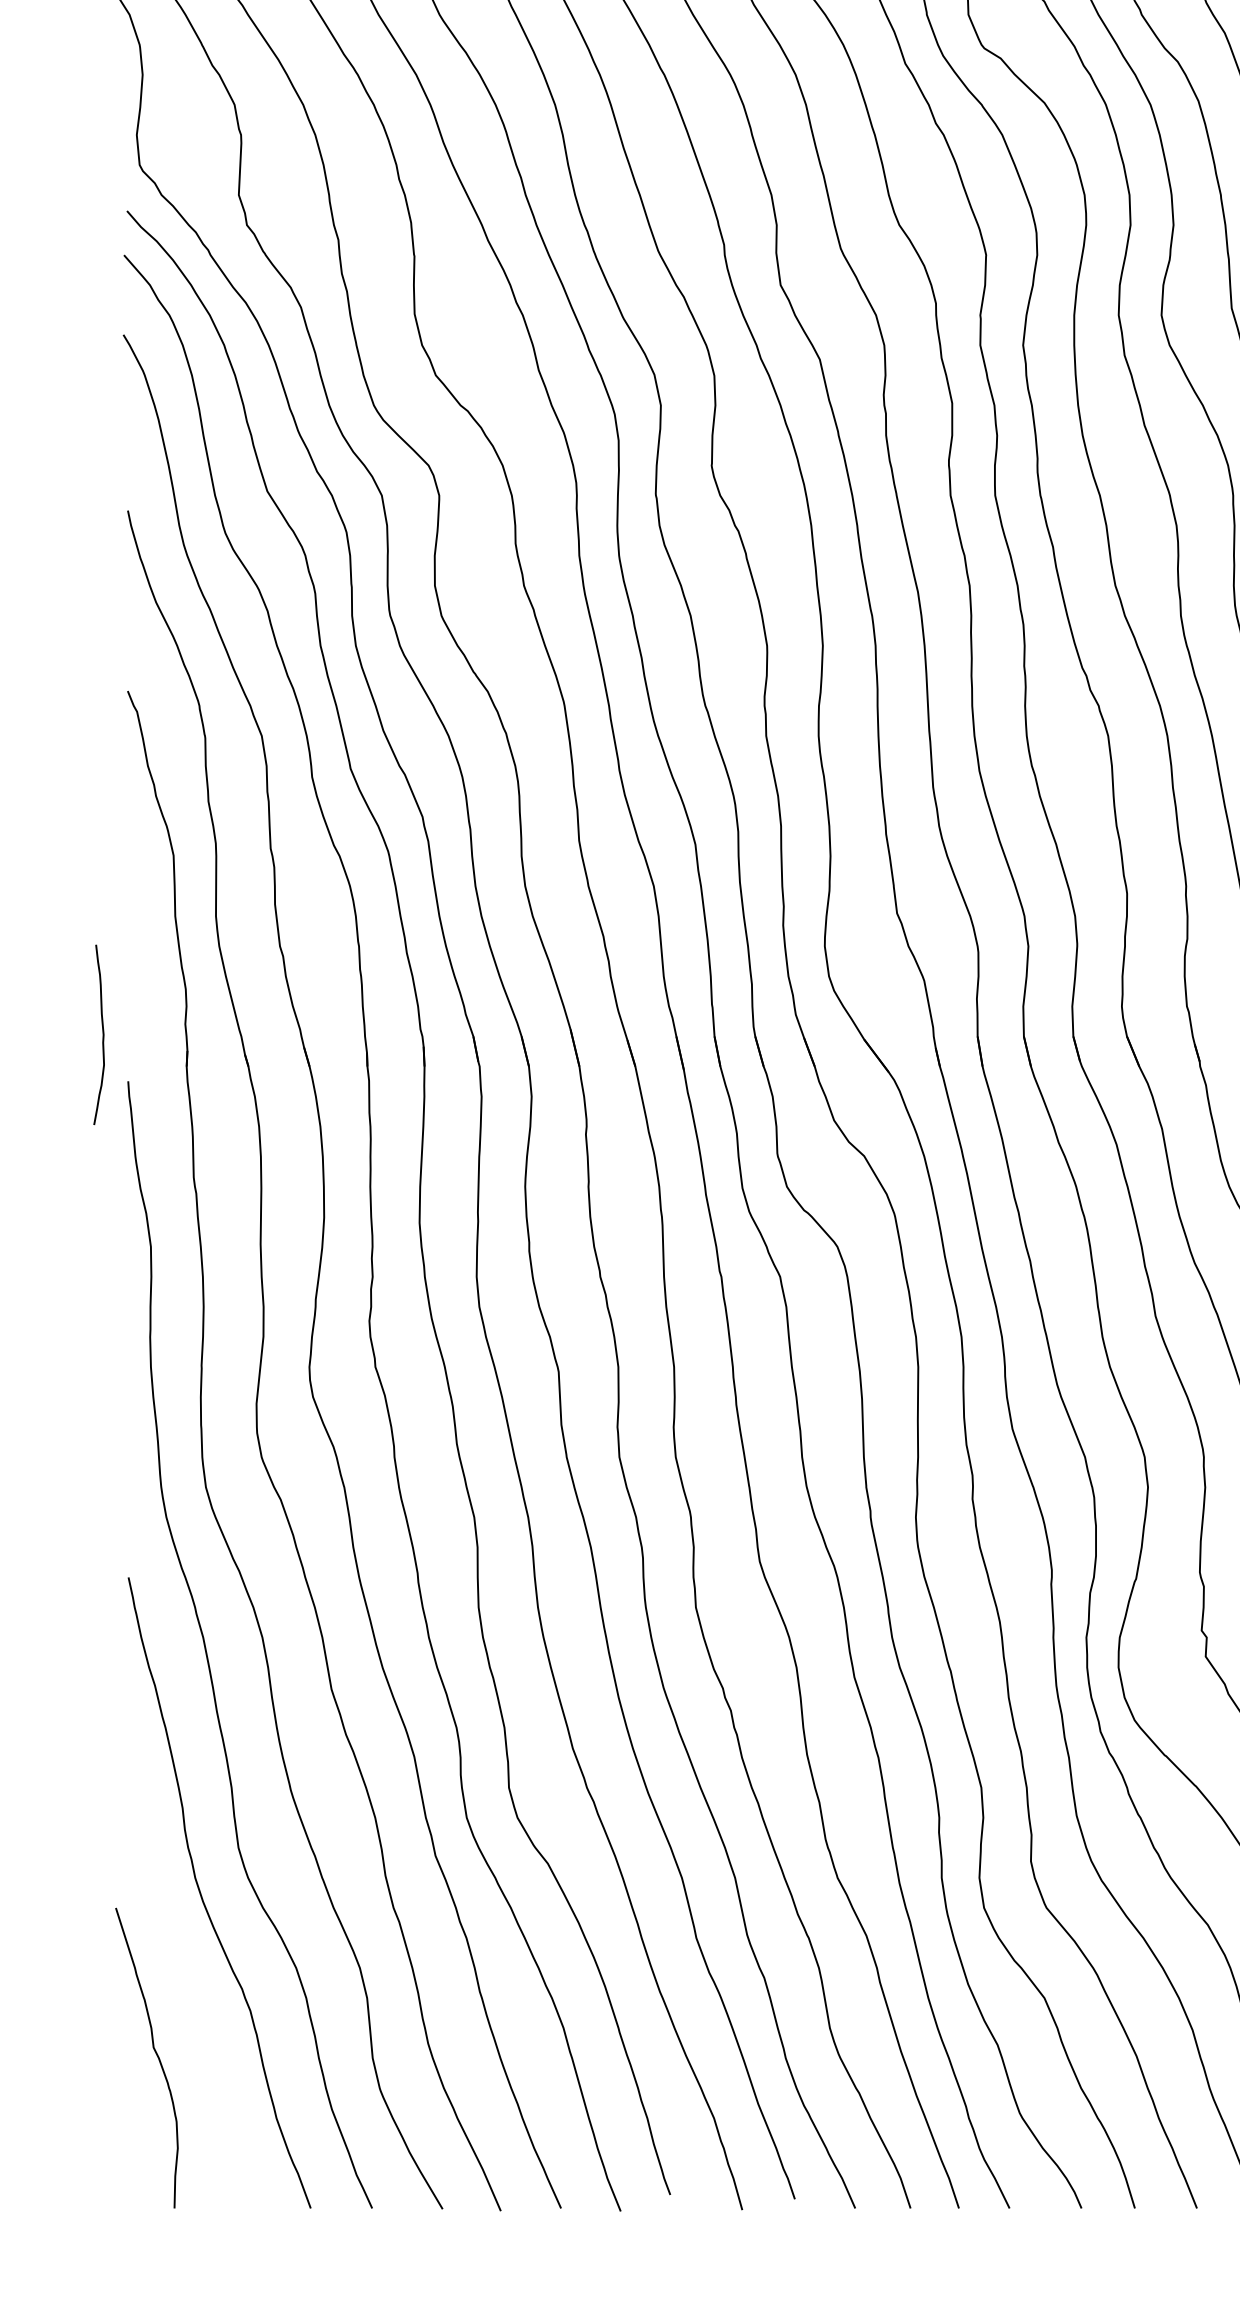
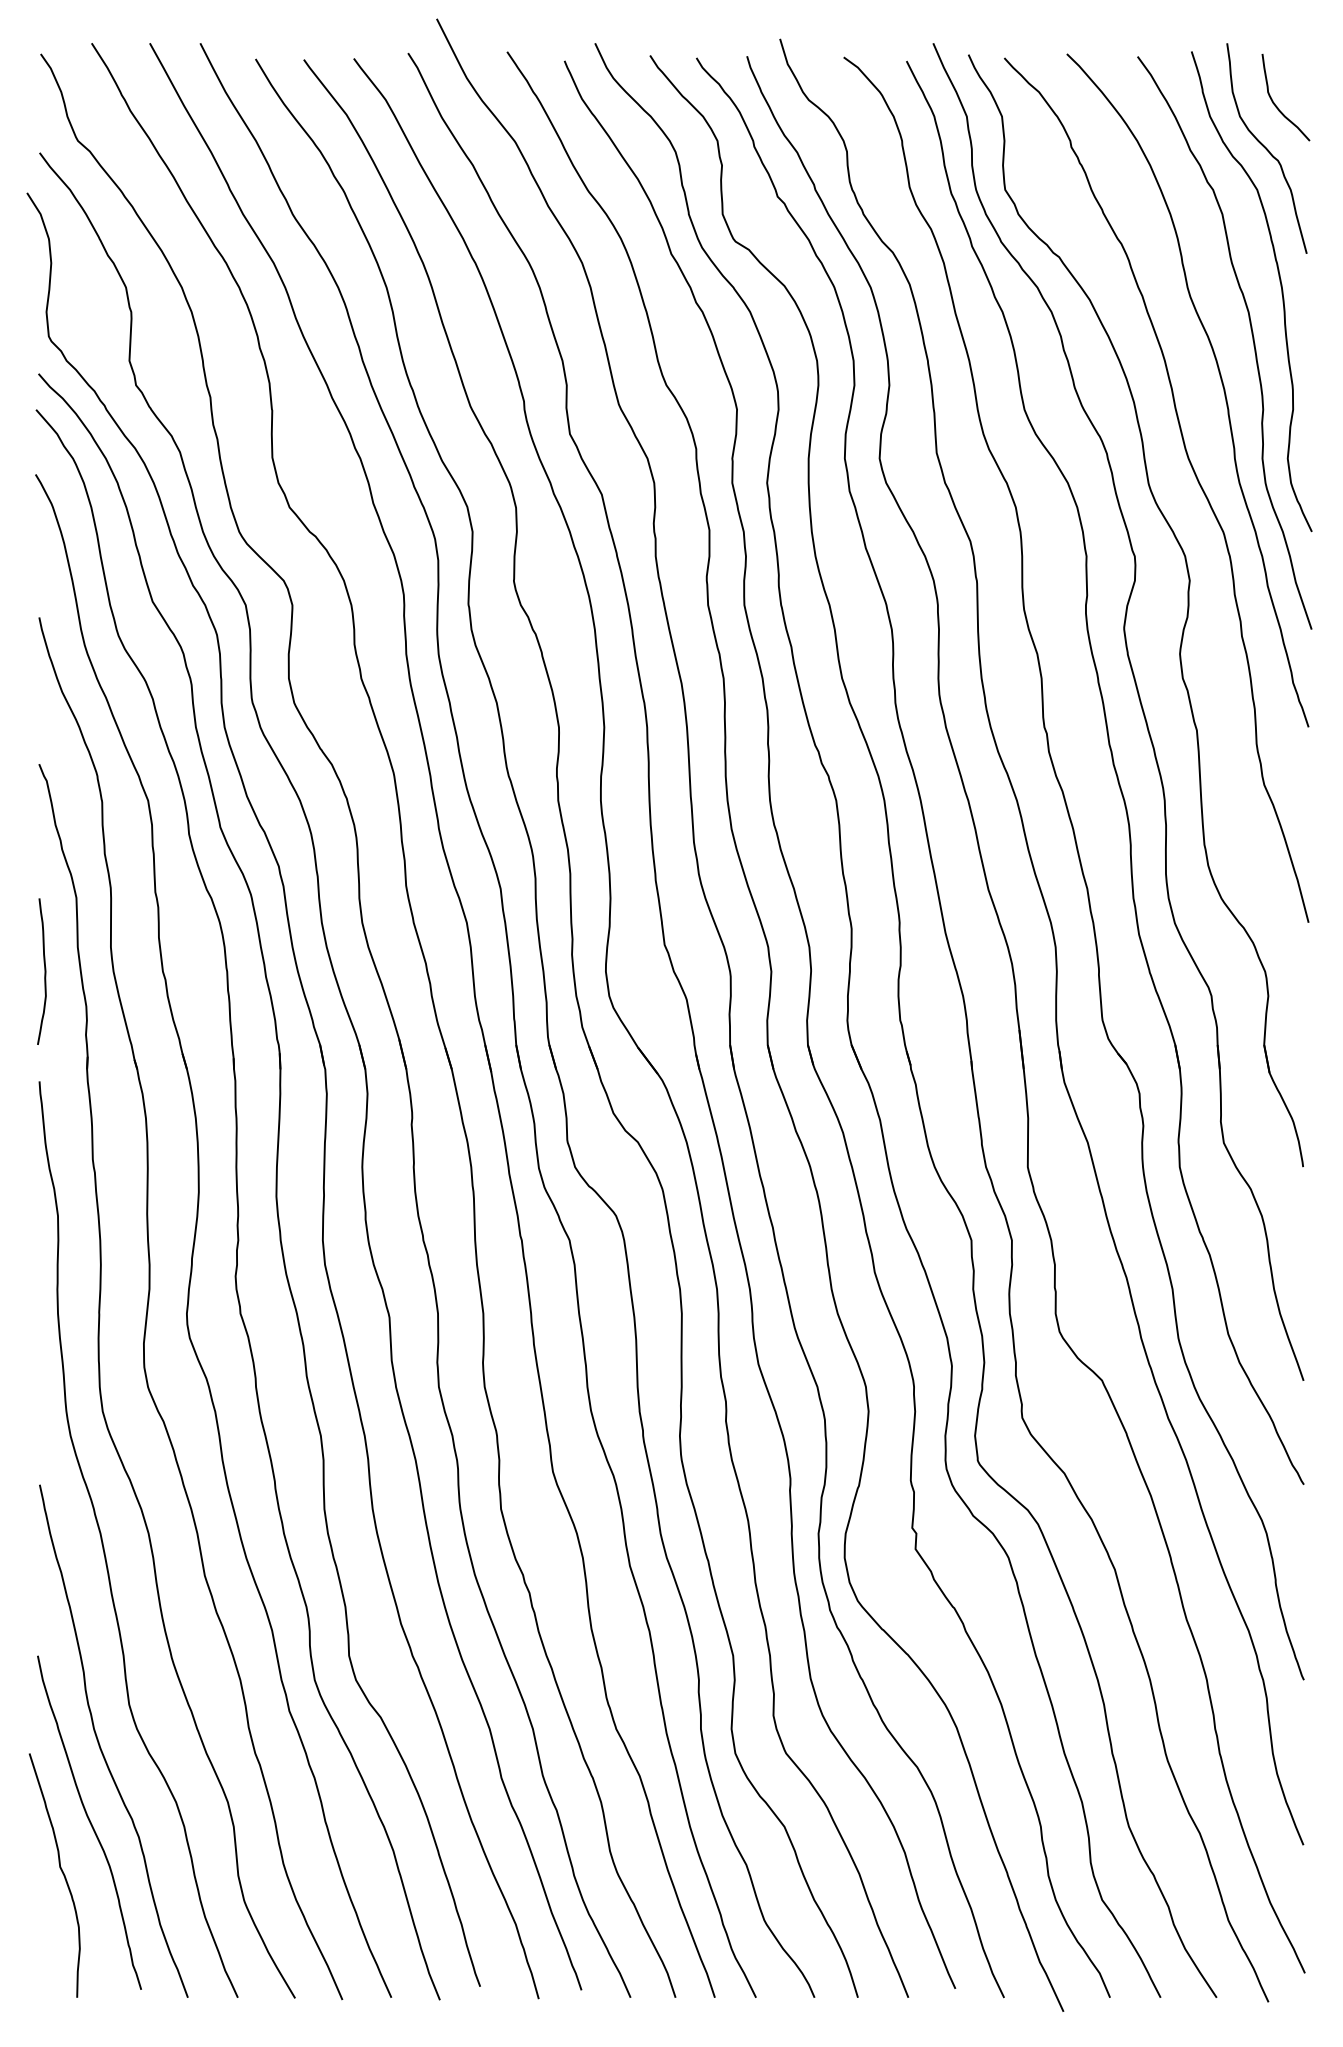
curve: (102, 1034) -> (44, 971), moved
curve: (189, 1992) -> (89, 1822), added

